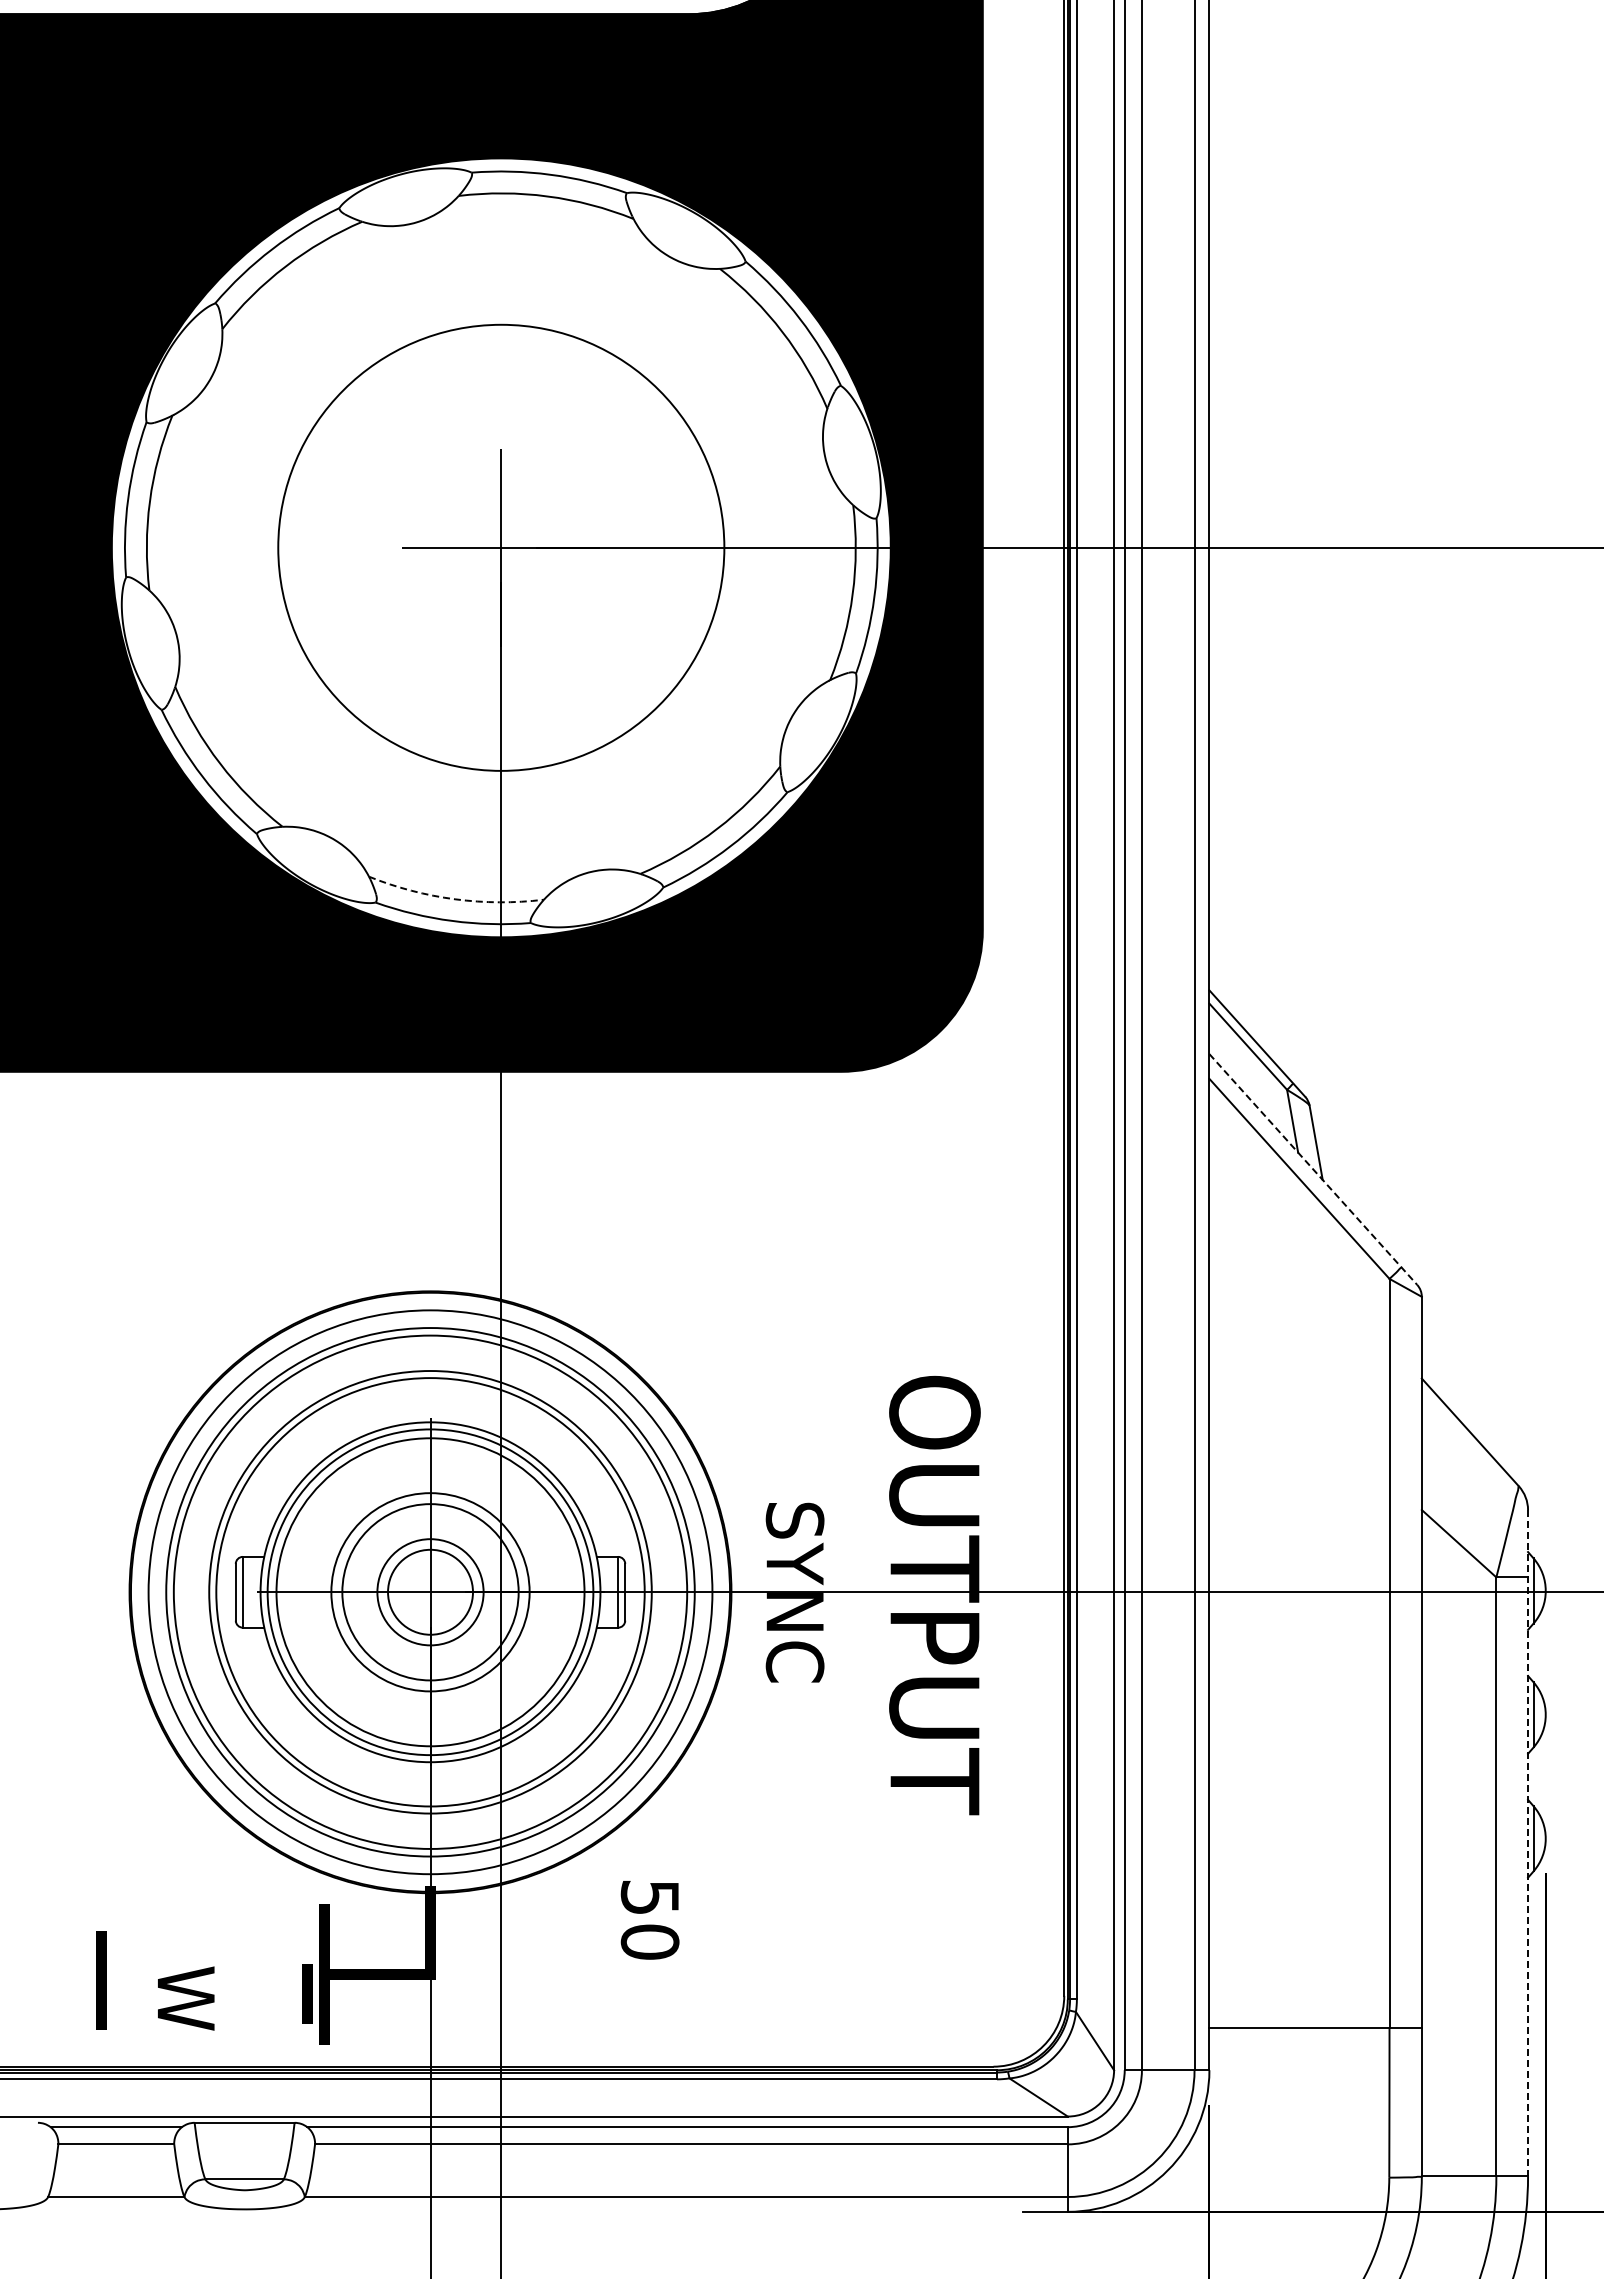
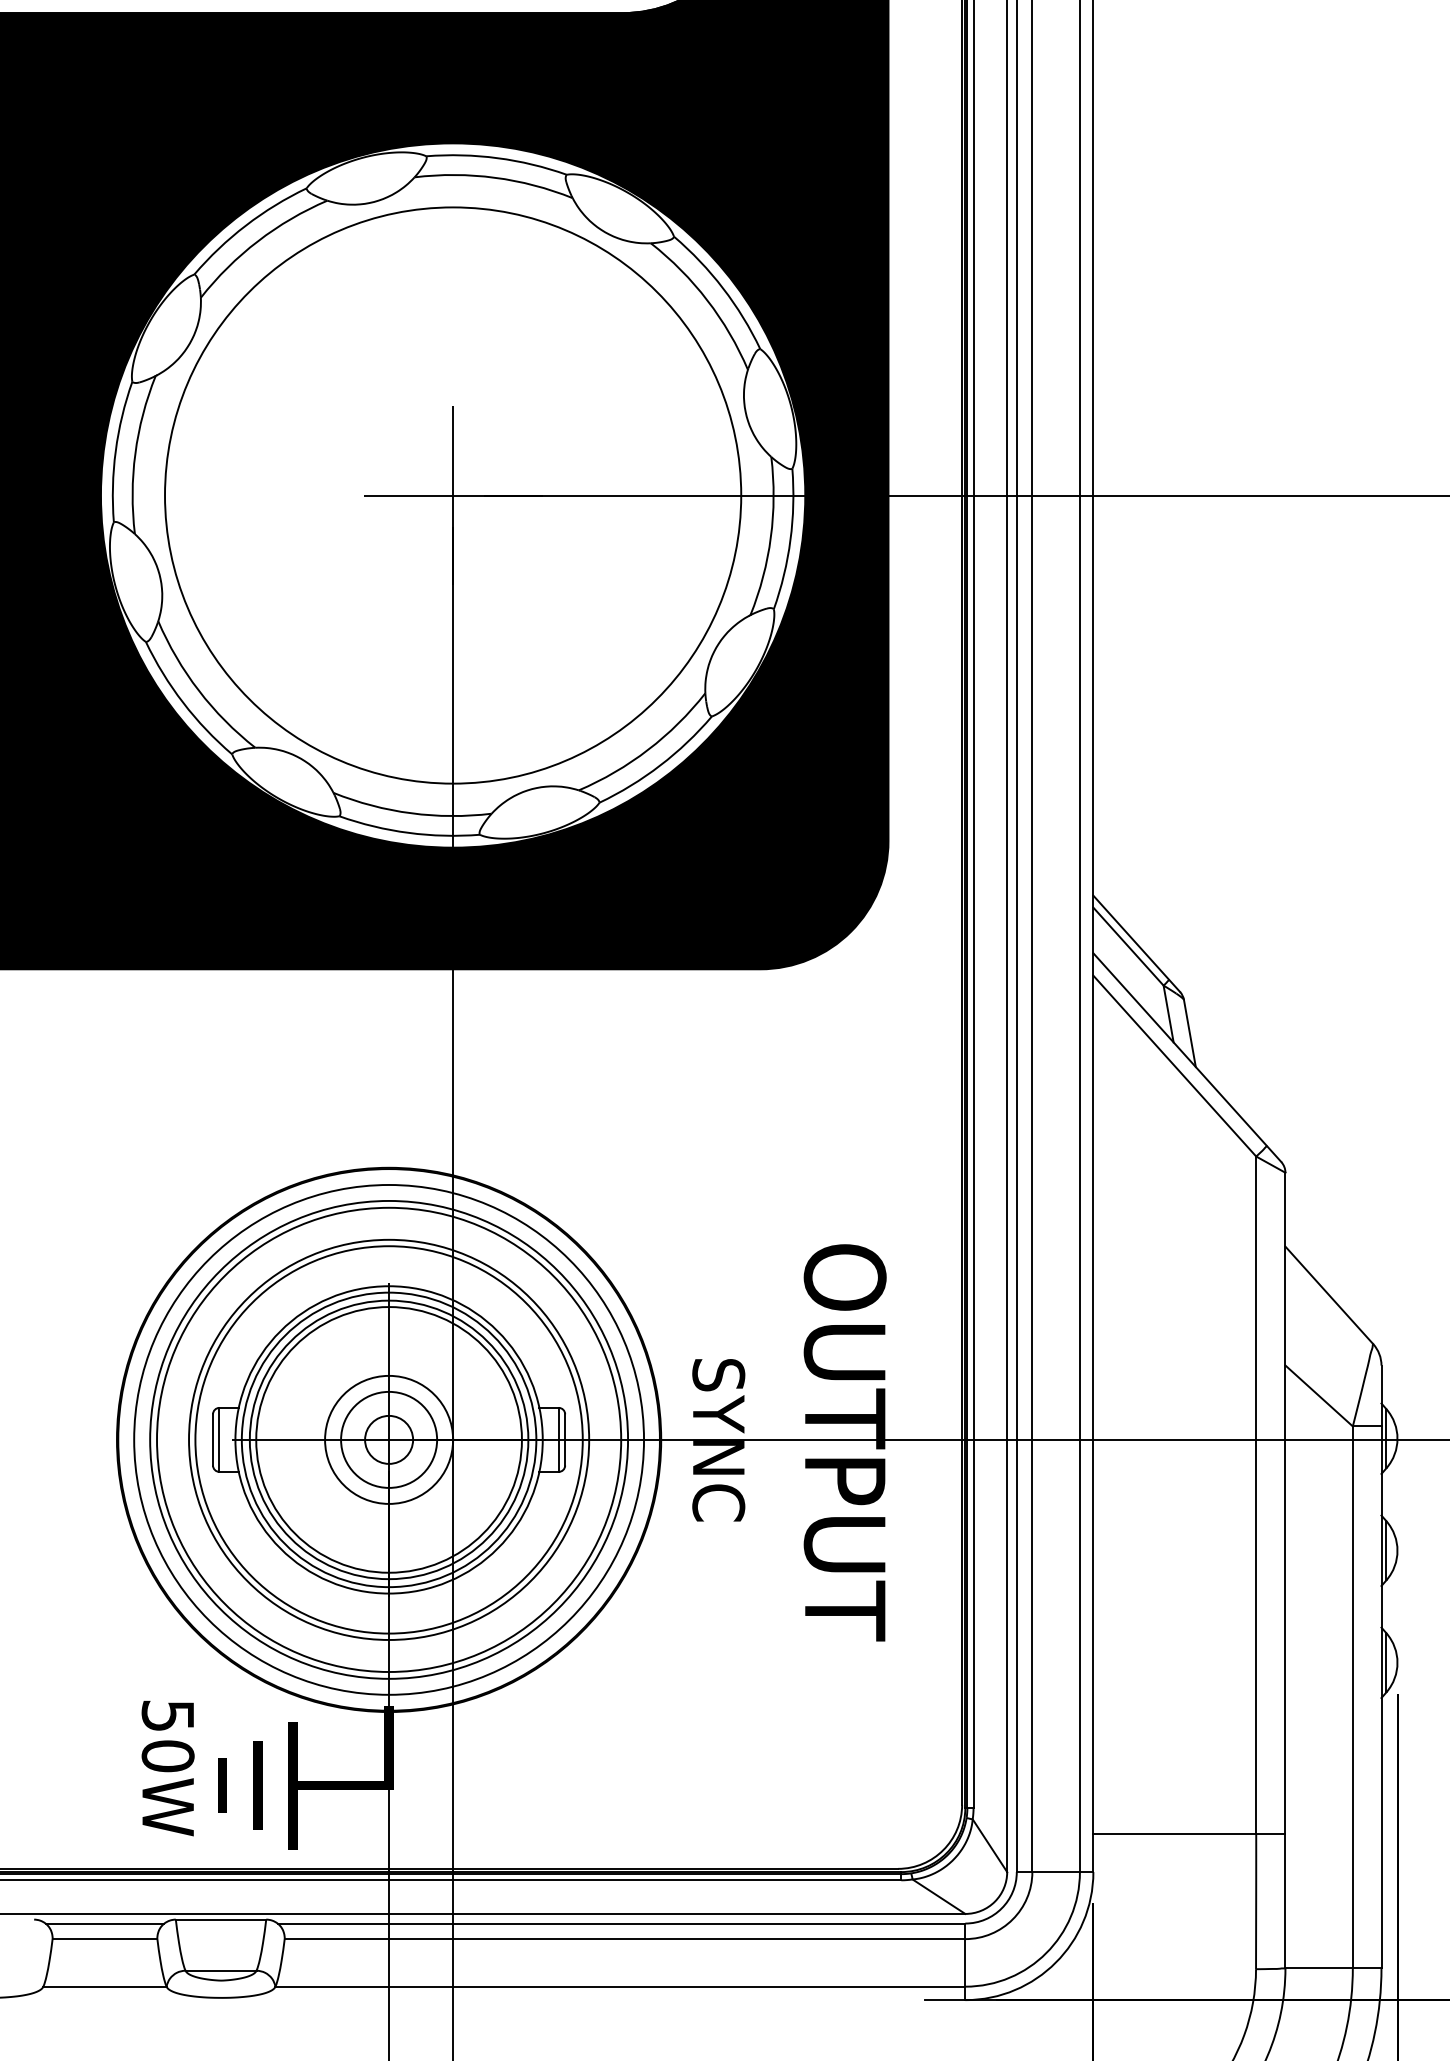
circle: (500, 547) -> (452, 495), size x1.43
arc: (455, 899) -> (411, 813), dashed -> solid
line: (1313, 1169) -> (1187, 1057), dashed -> solid
circle: (430, 1591) -> (389, 1439), size x0.62
circle: (430, 1592) -> (389, 1440), size x0.71
circle: (430, 1592) -> (389, 1440), size x1.67
line: (1528, 1843) -> (1381, 1667), dashed -> solid
text: (649, 1920) -> (167, 1736), moved
line: (101, 1980) -> (257, 1785), moved
line: (307, 1993) -> (222, 1785), moved

